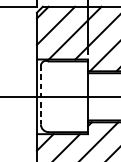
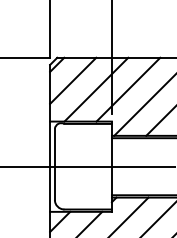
line: (40, 94) -> (54, 164), dashed -> solid

